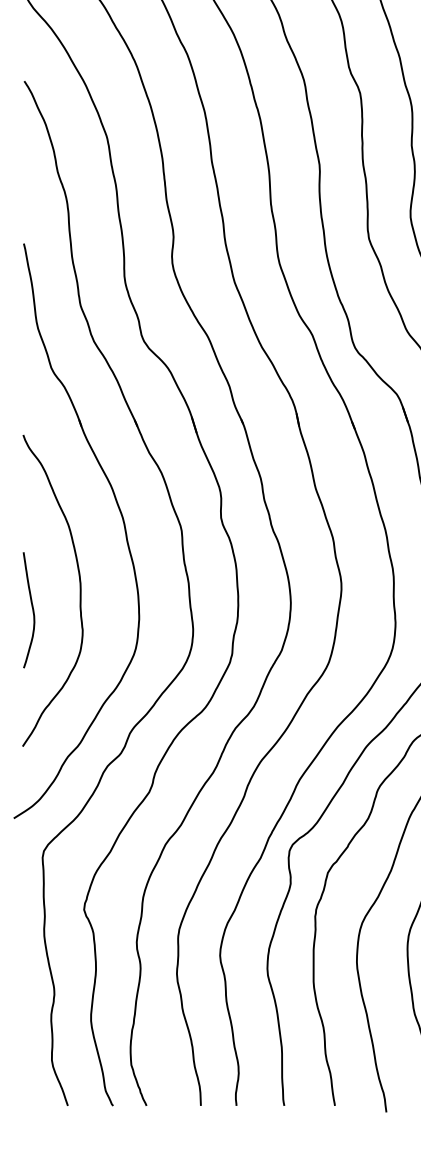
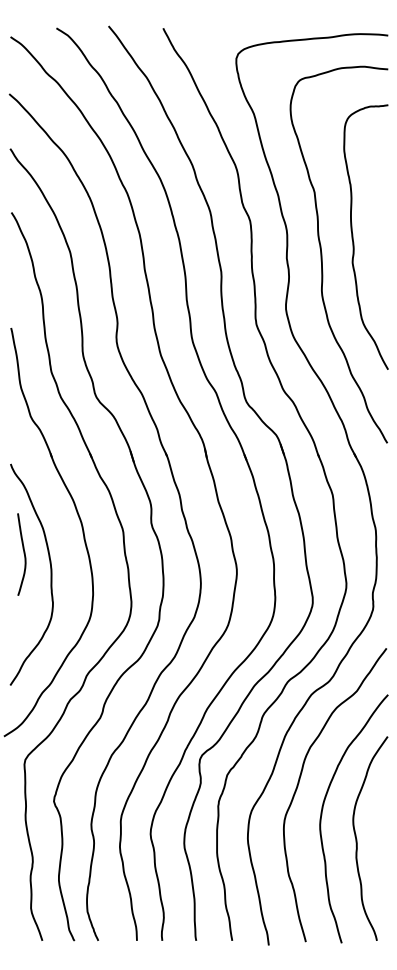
curve: (31, 608) -> (23, 553), moved

